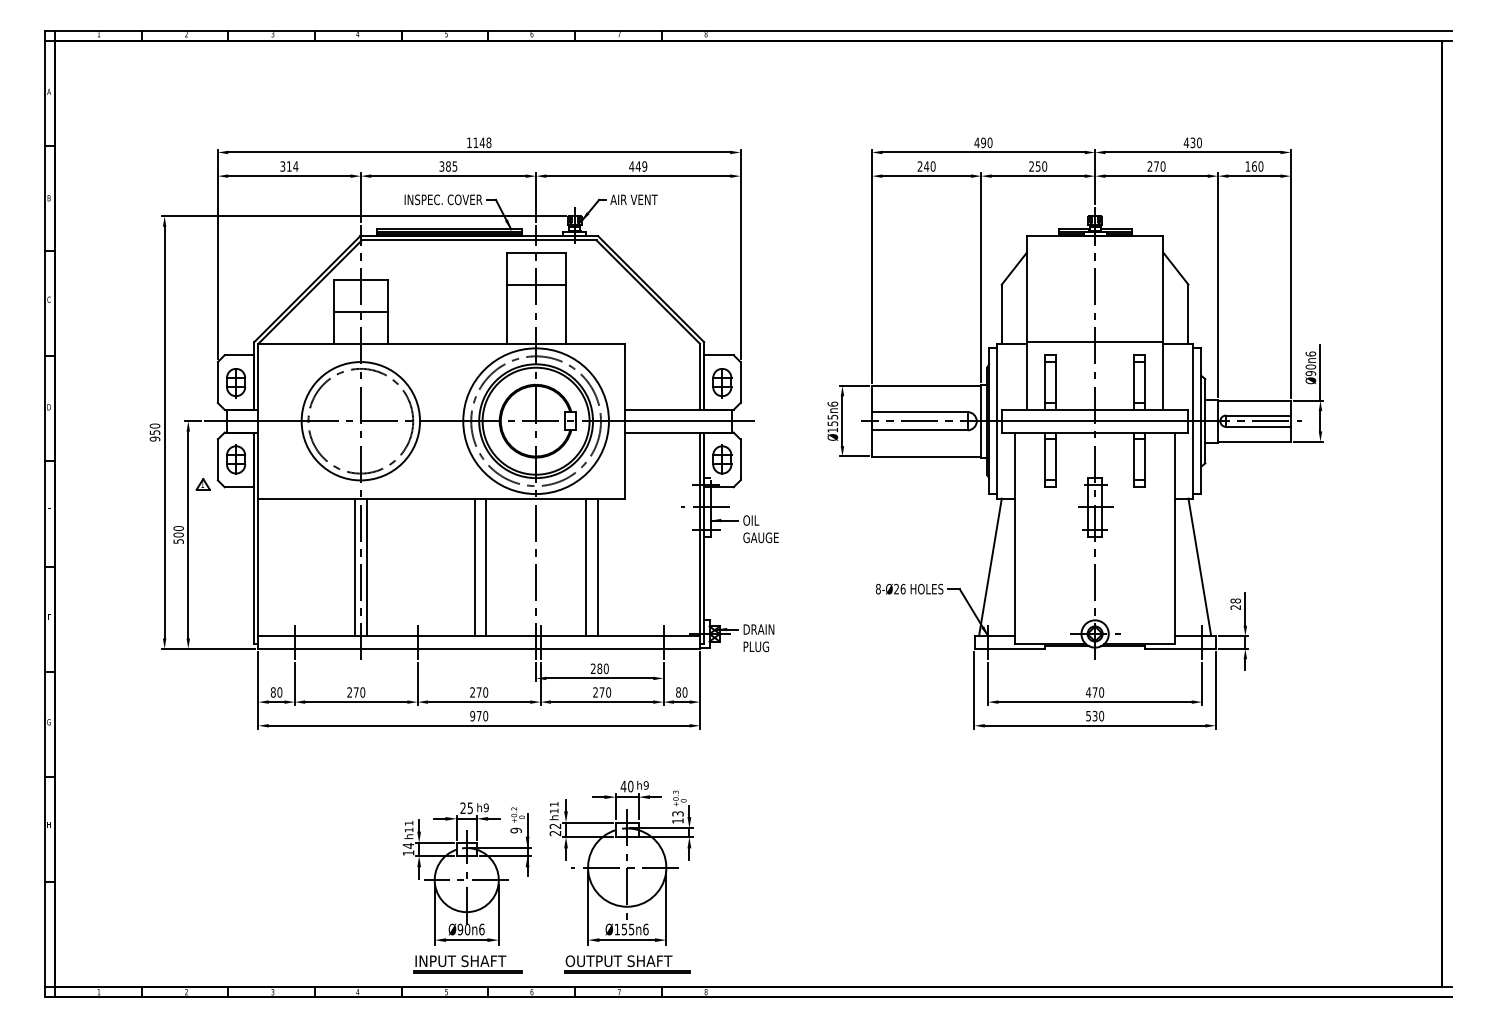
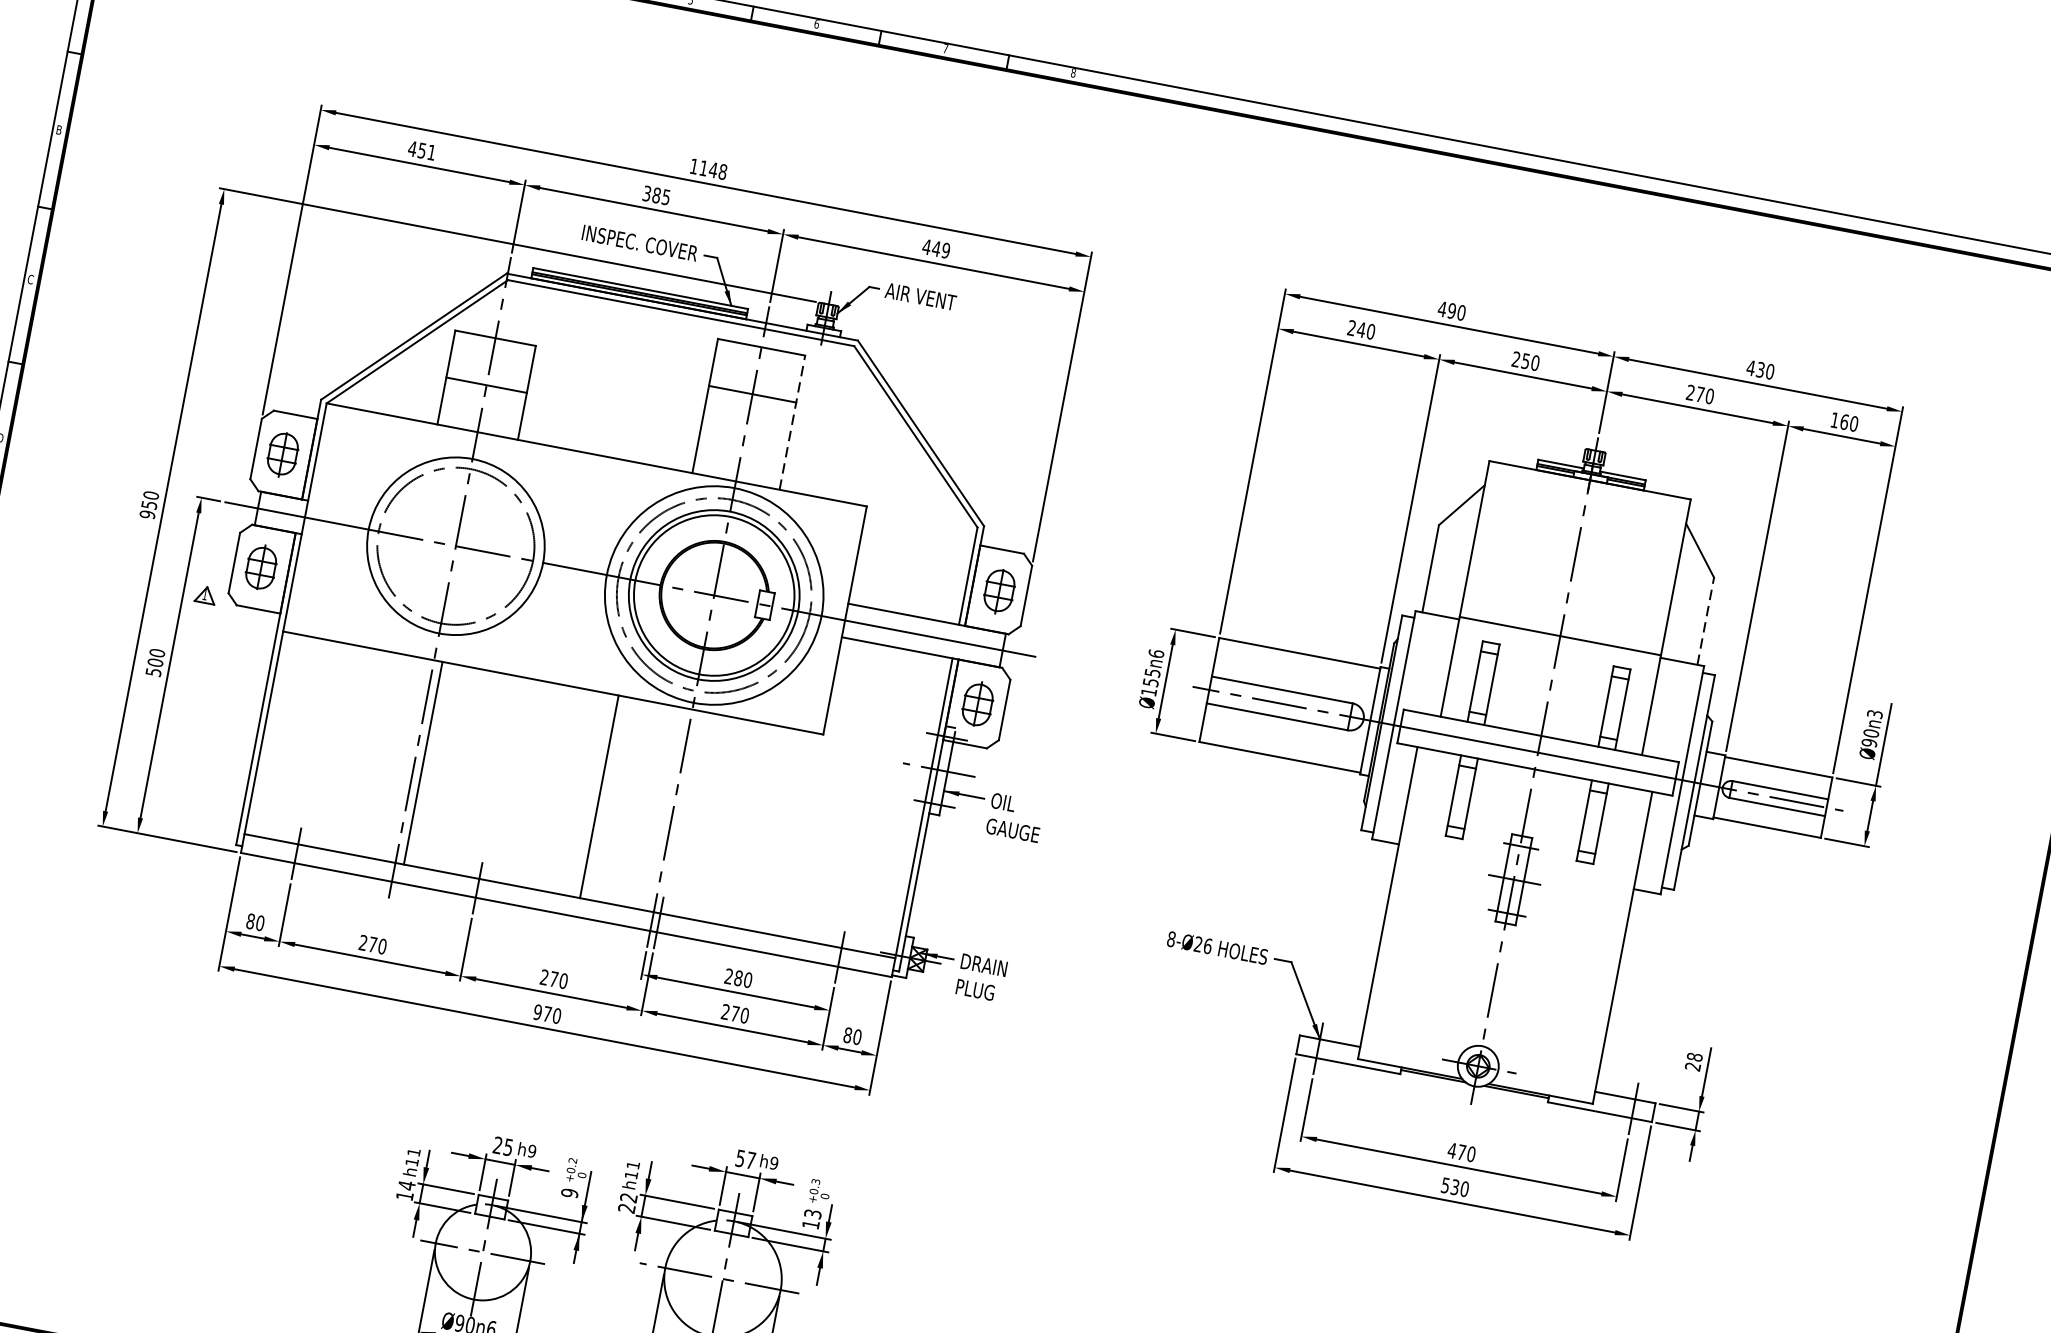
text: (289, 166) -> (422, 150), 314 -> 451
line: (565, 298) -> (792, 422), solid -> dashed
line: (1188, 314) -> (1705, 621), solid -> dashed
text: (1310, 353) -> (1874, 713), Ø90n6 -> Ø90n3
line: (355, 567) -> (406, 760), removed
line: (474, 567) -> (582, 793), removed
line: (586, 567) -> (747, 825), removed
line: (597, 567) -> (763, 828), removed
line: (990, 567) -> (1342, 938), removed
line: (1199, 567) -> (1650, 997), removed
text: (626, 786) -> (744, 1159), 40 -> 57

